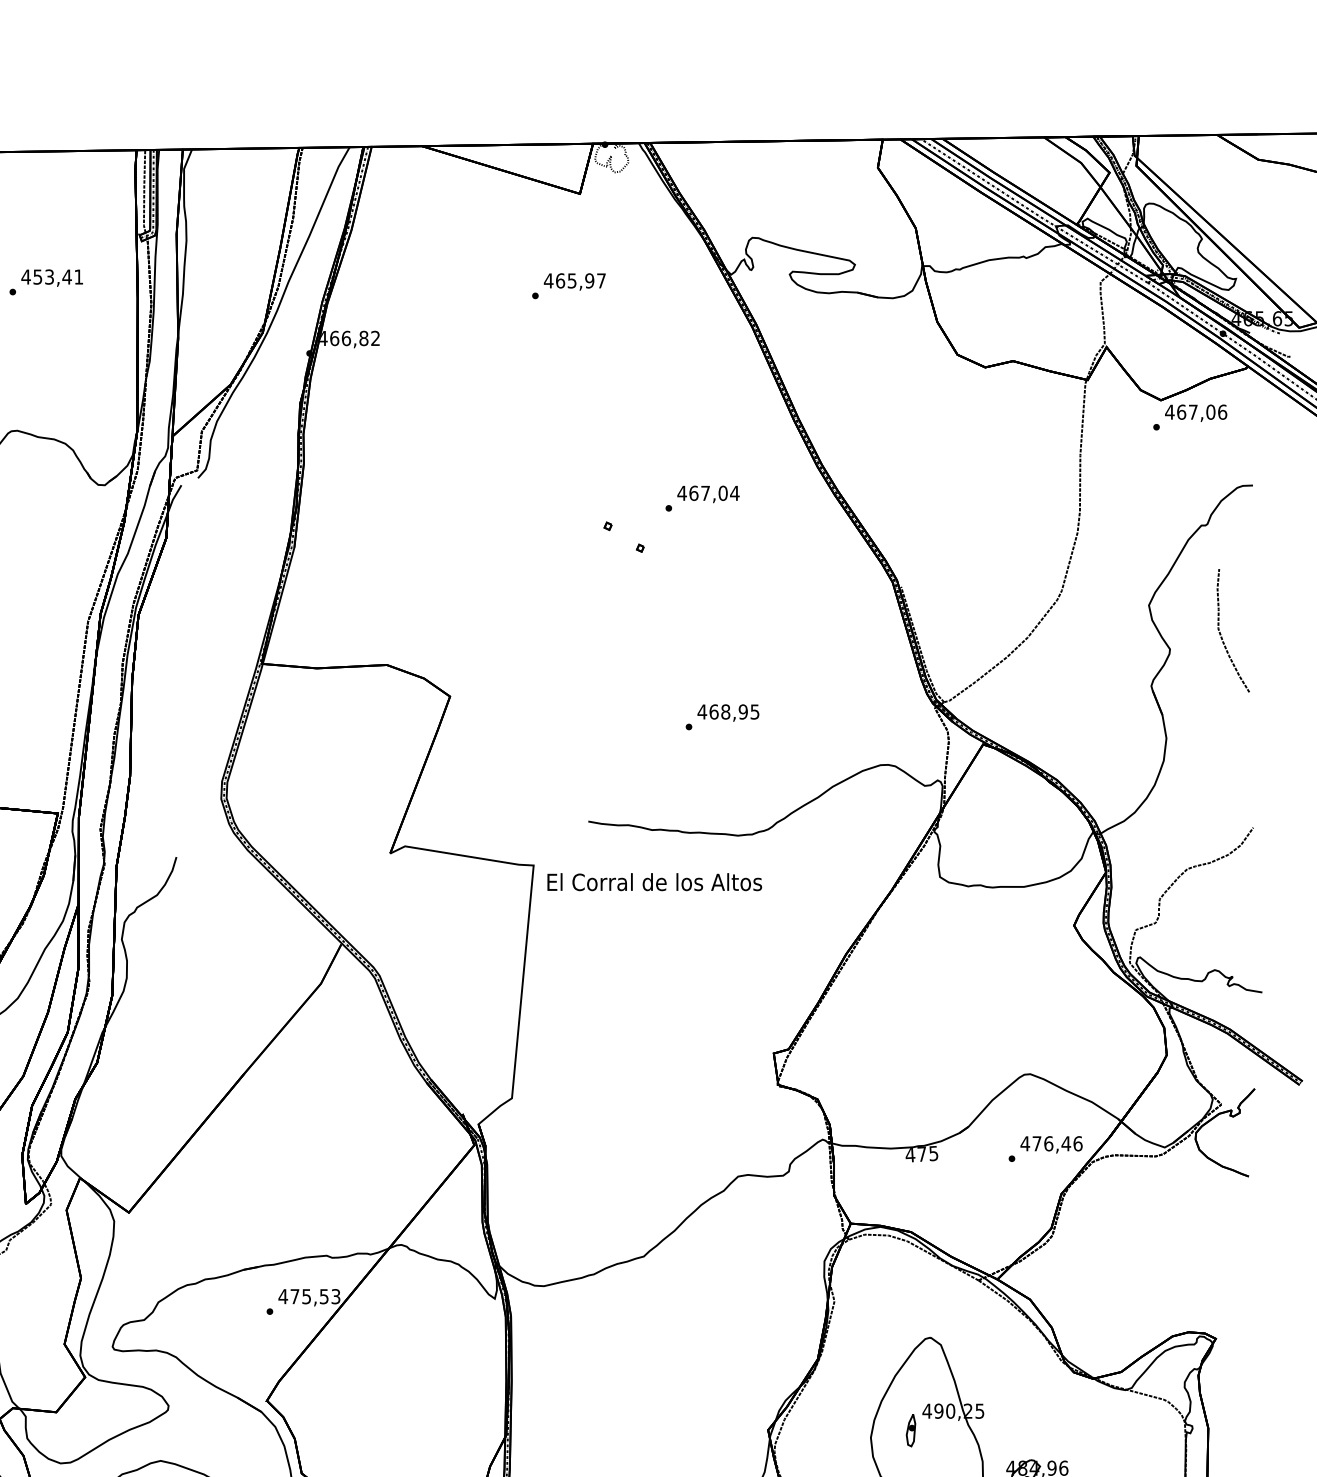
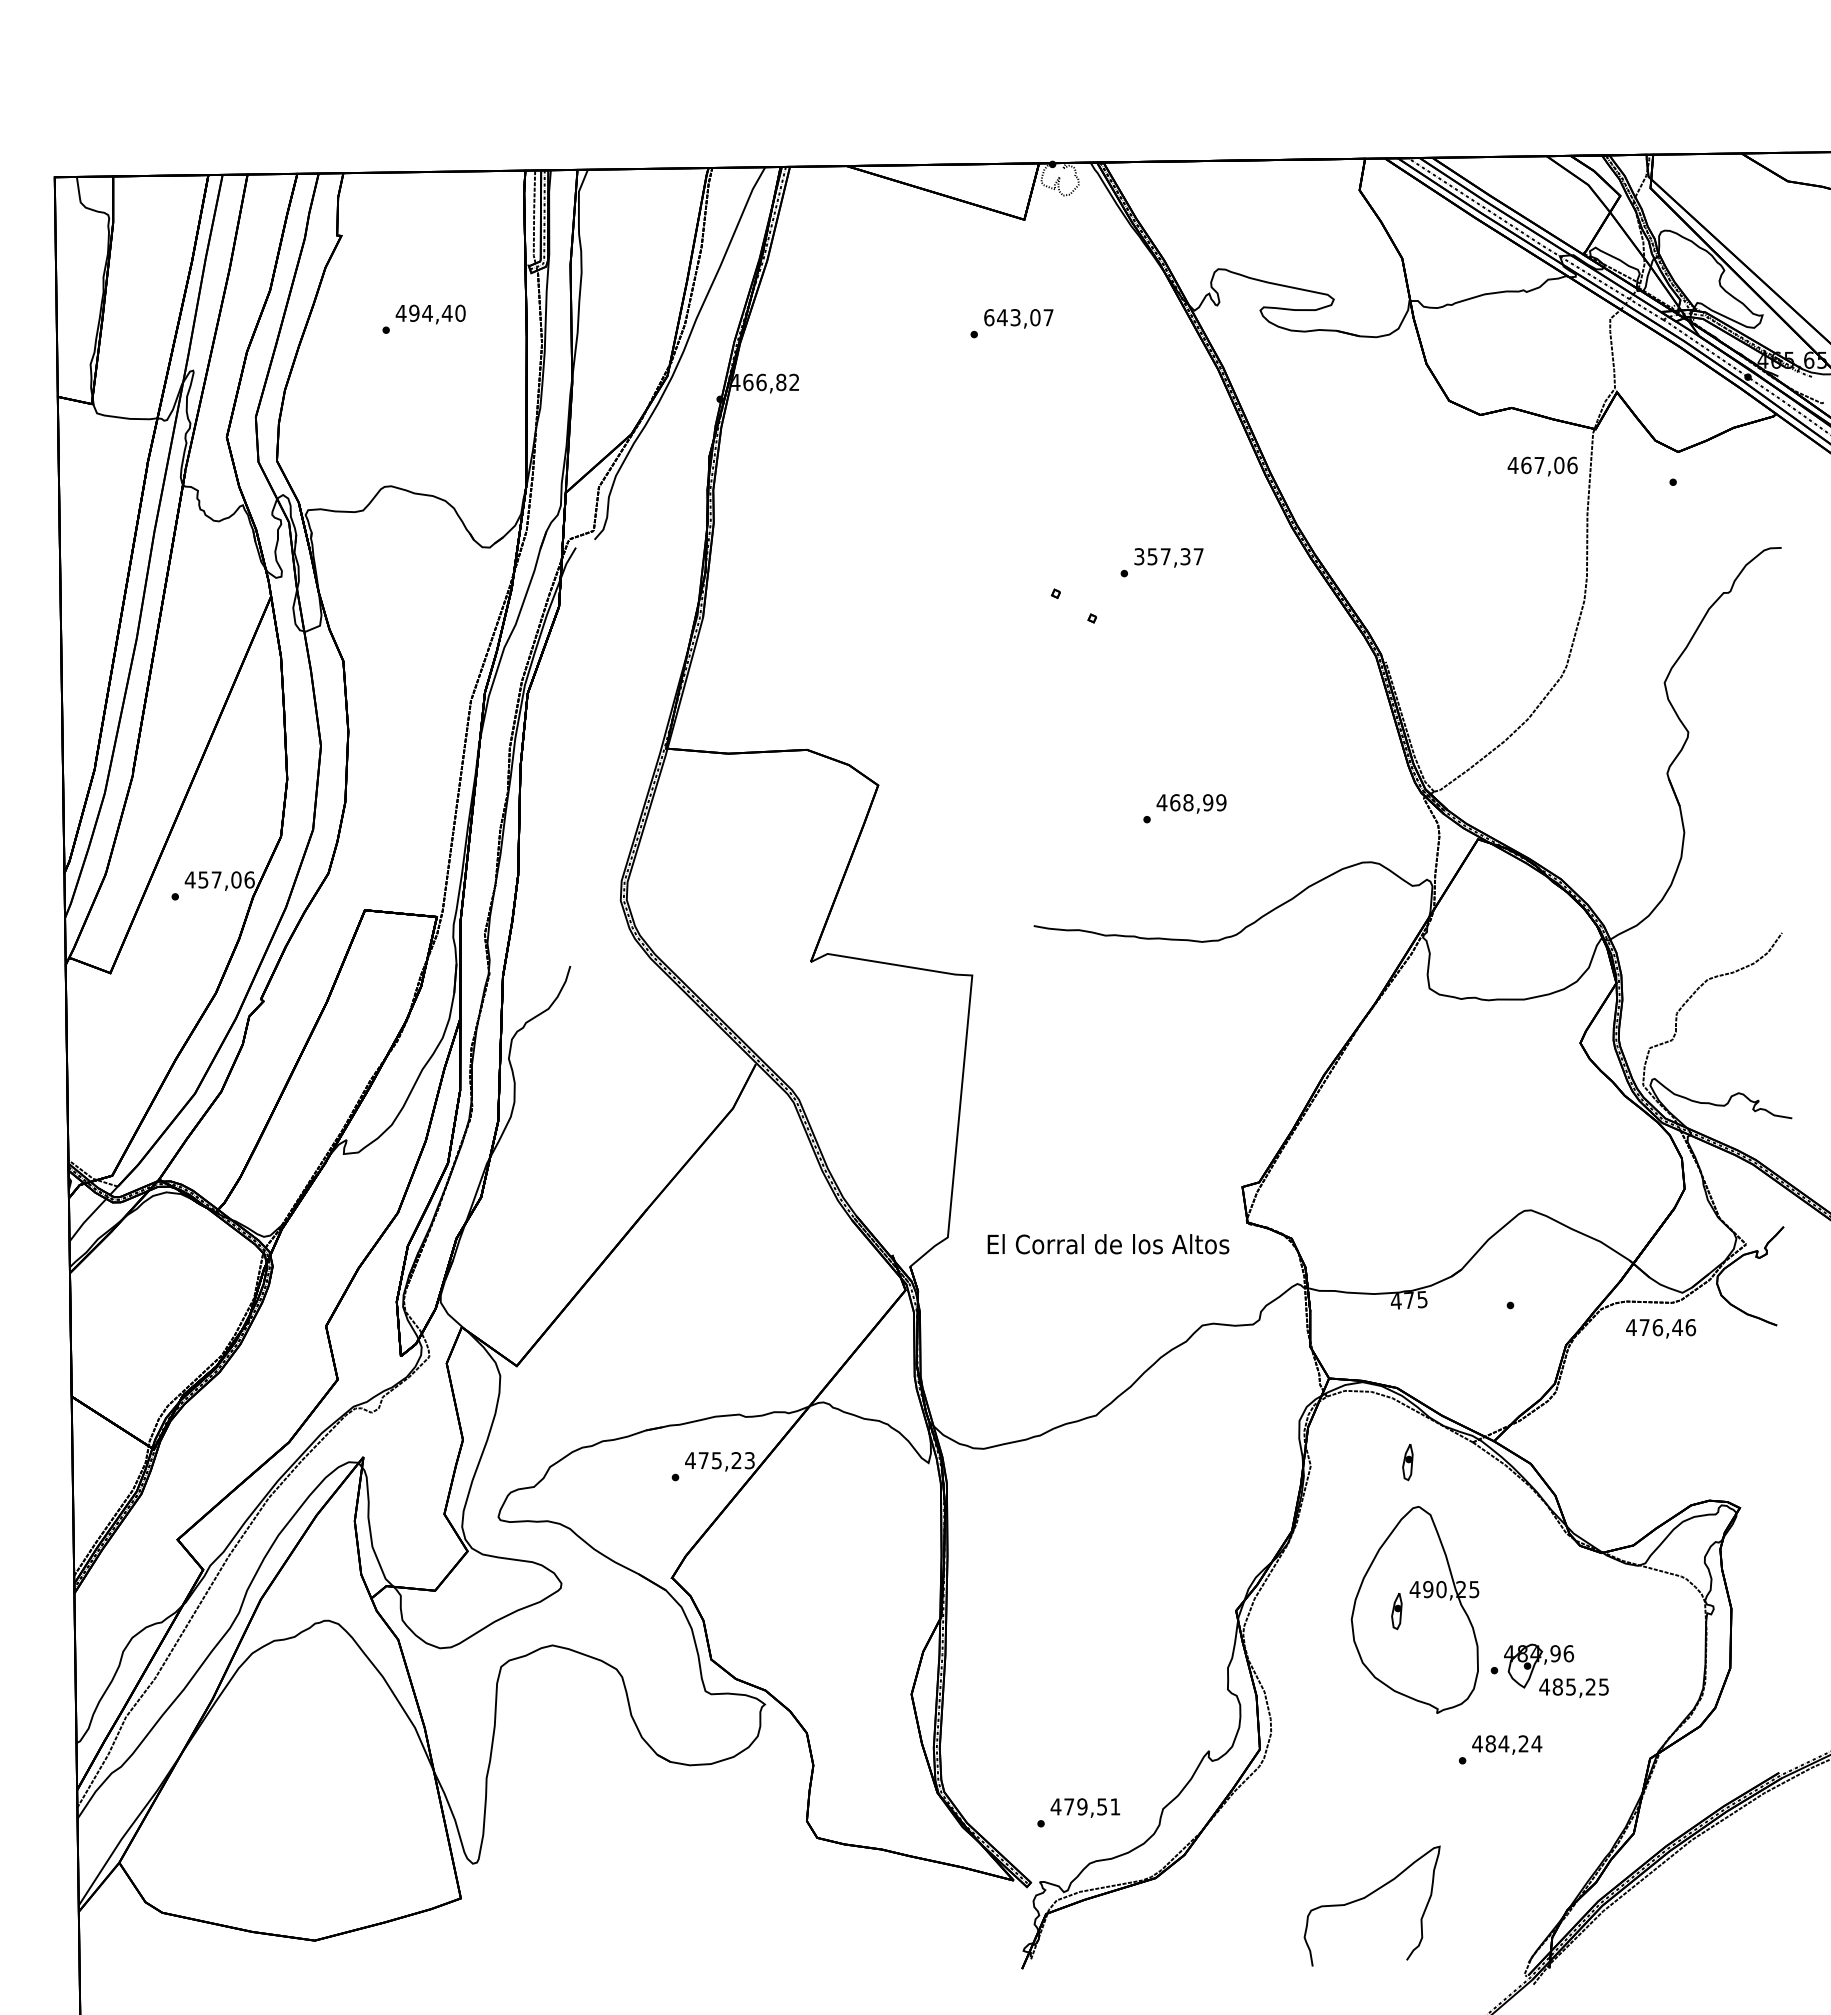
text: (58, 276) -> (437, 312), 453,41 -> 494,40
text: (568, 280) -> (1011, 317), 465,97 -> 643,07
text: (1195, 413) -> (1542, 466), moved
text: (708, 493) -> (1168, 556), 467,04 -> 357,37
curve: (1220, 632) -> (1745, 713), removed
text: (755, 711) -> (1221, 802), 468,95 -> 468,99
text: (654, 882) -> (1108, 1244), moved
text: (1051, 1144) -> (1661, 1328), moved
text: (324, 1296) -> (736, 1460), 475,53 -> 475,23
part: (920, 1298) -> (1407, 1462), added

